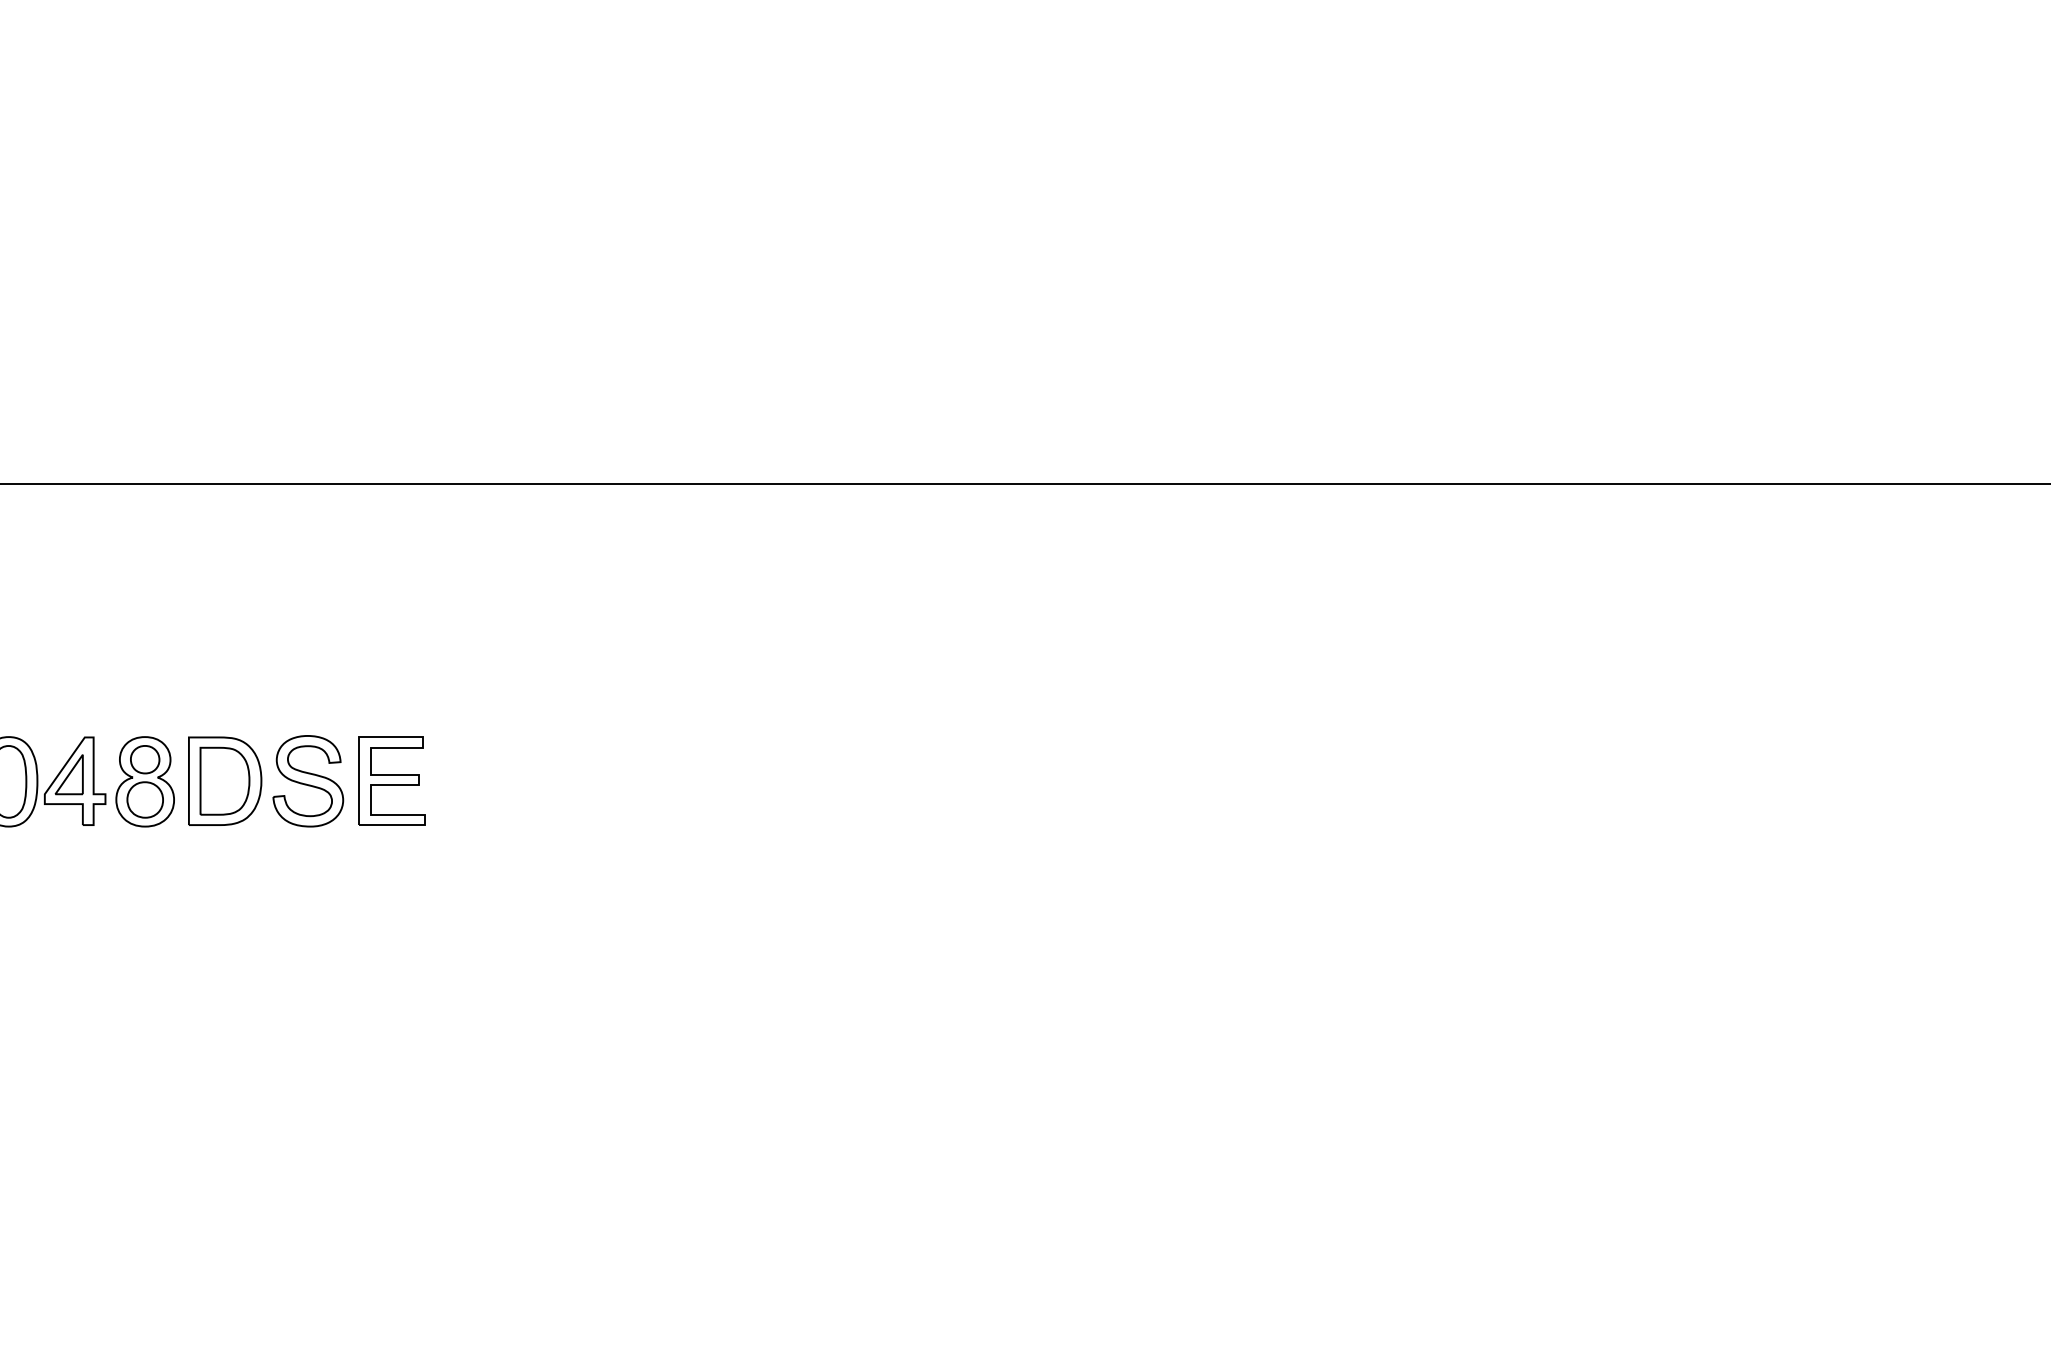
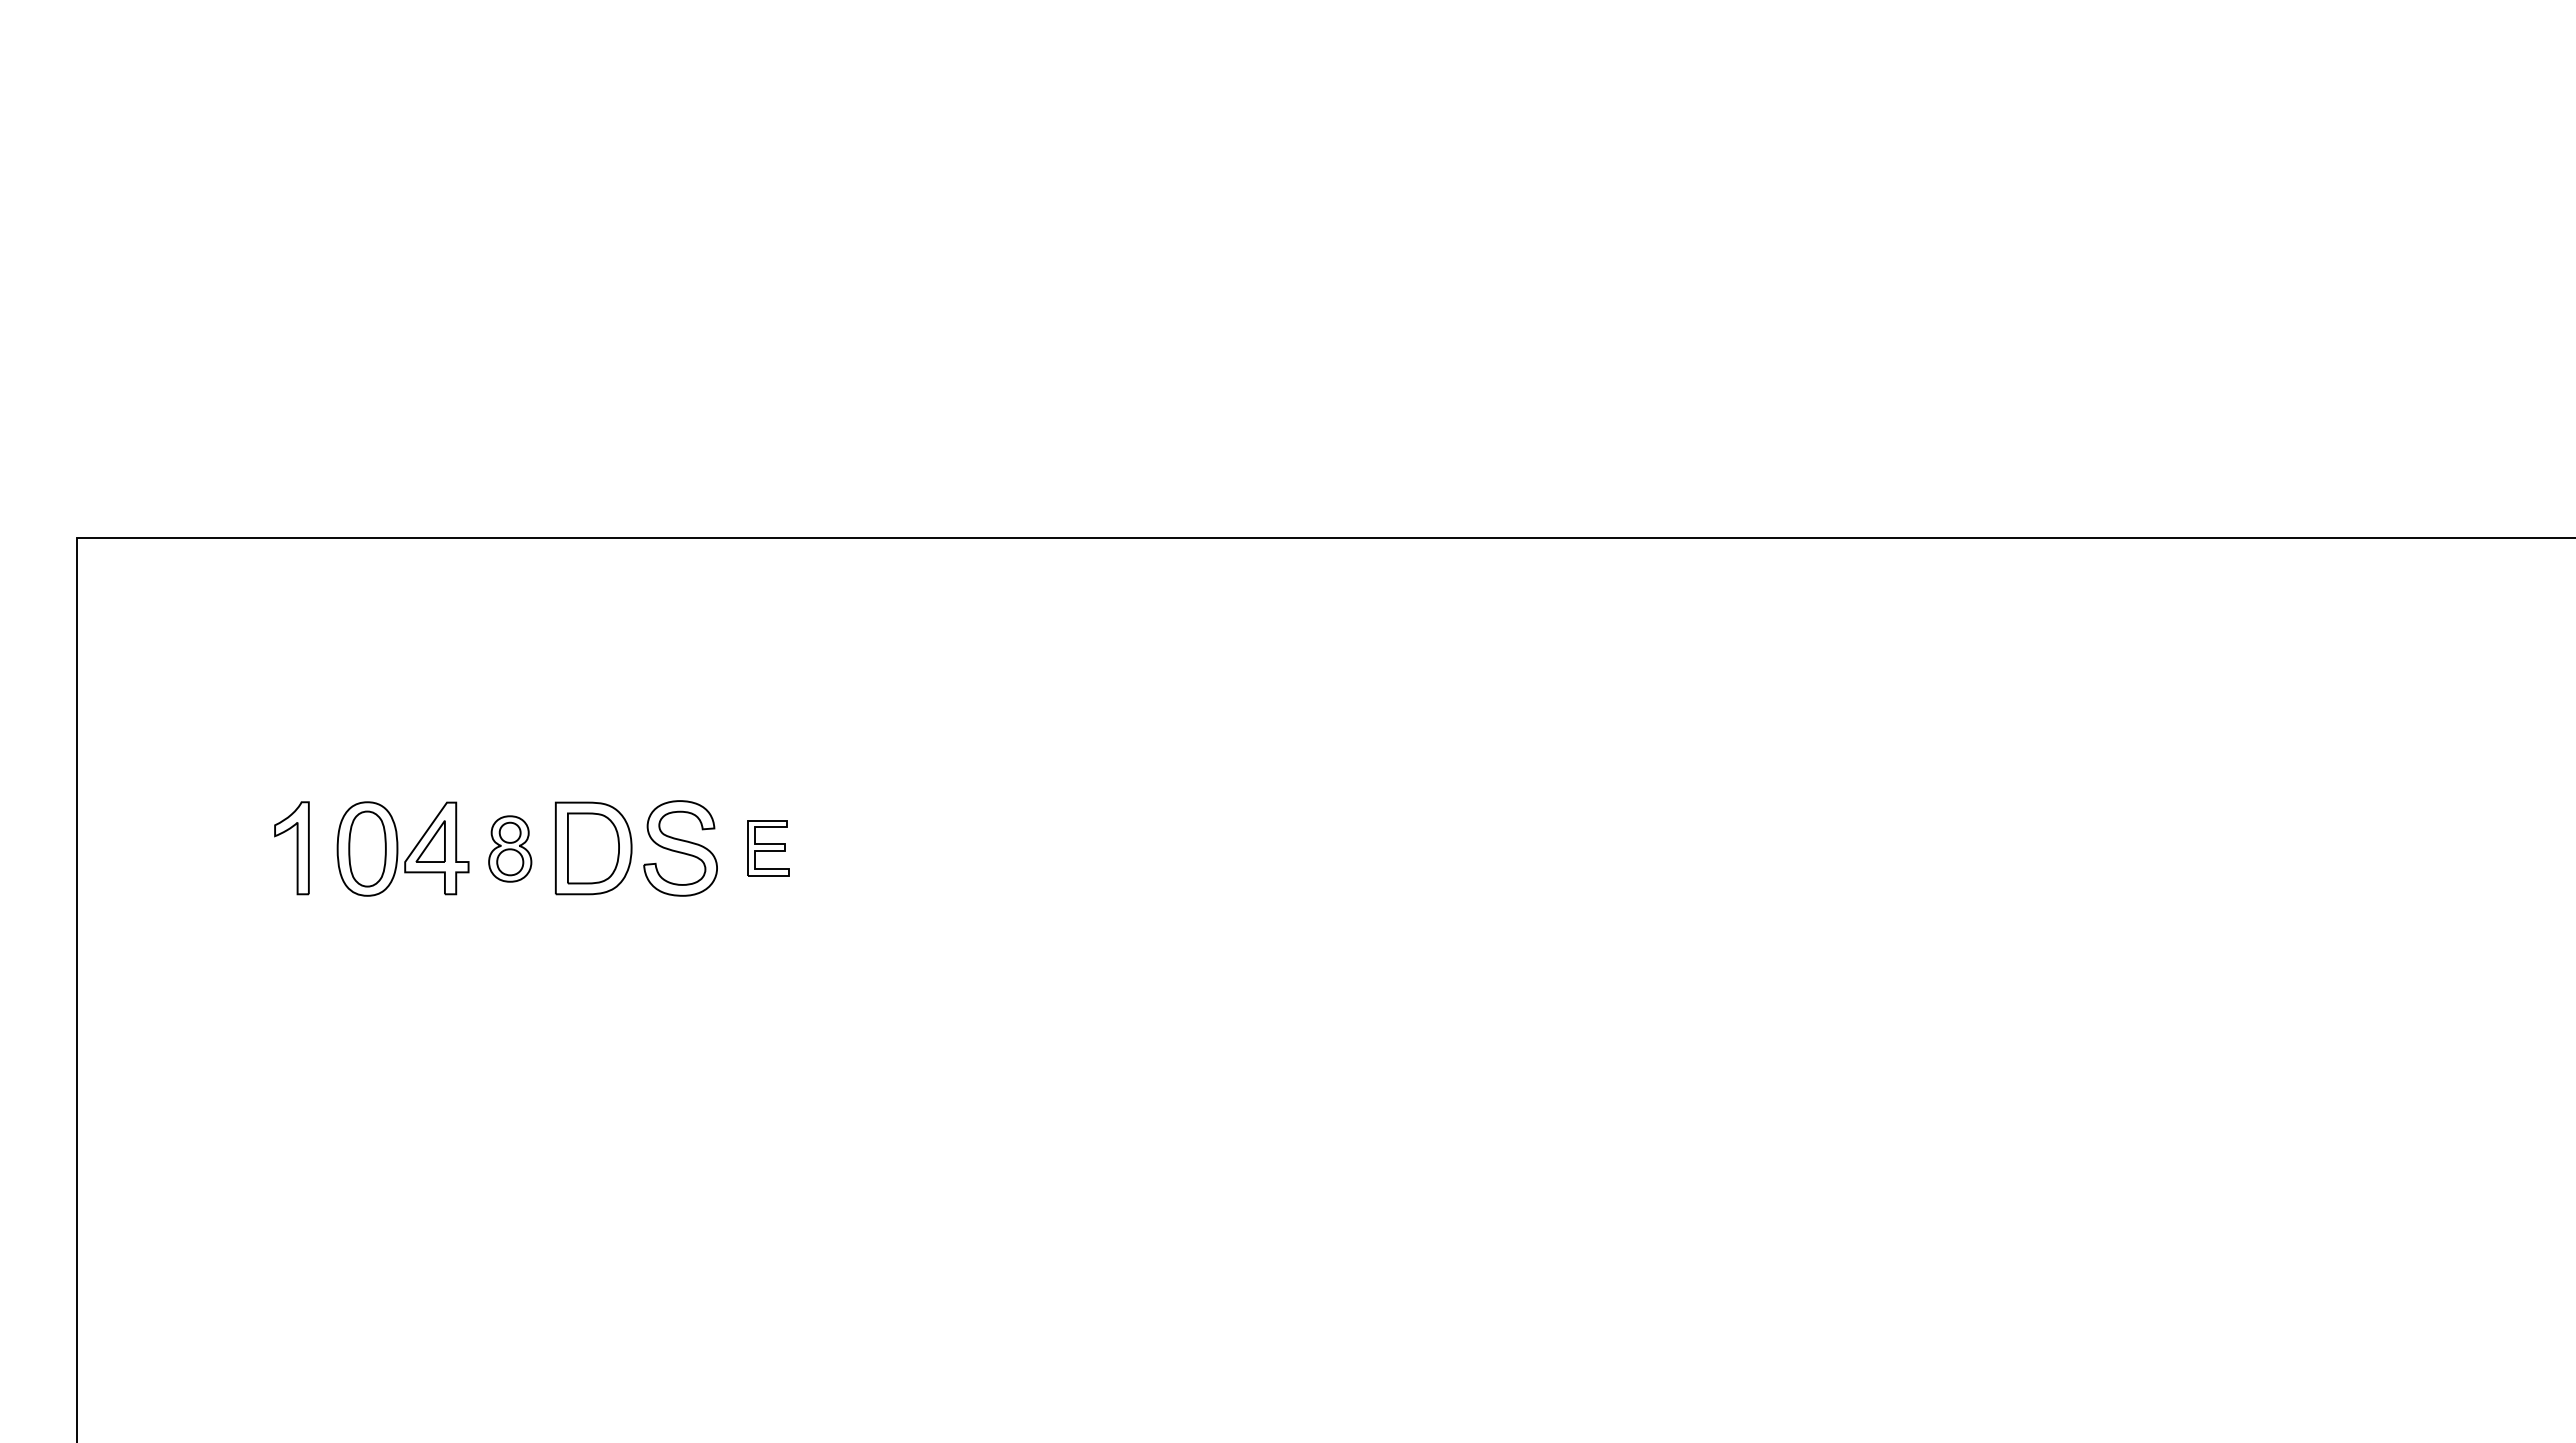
part: (145, 781) -> (510, 848), size x0.7
part: (391, 781) -> (767, 848), size x0.6

